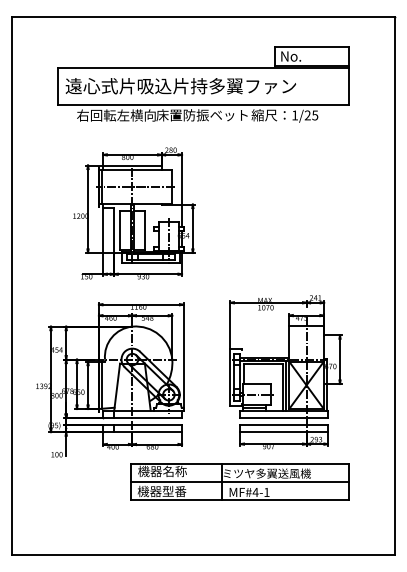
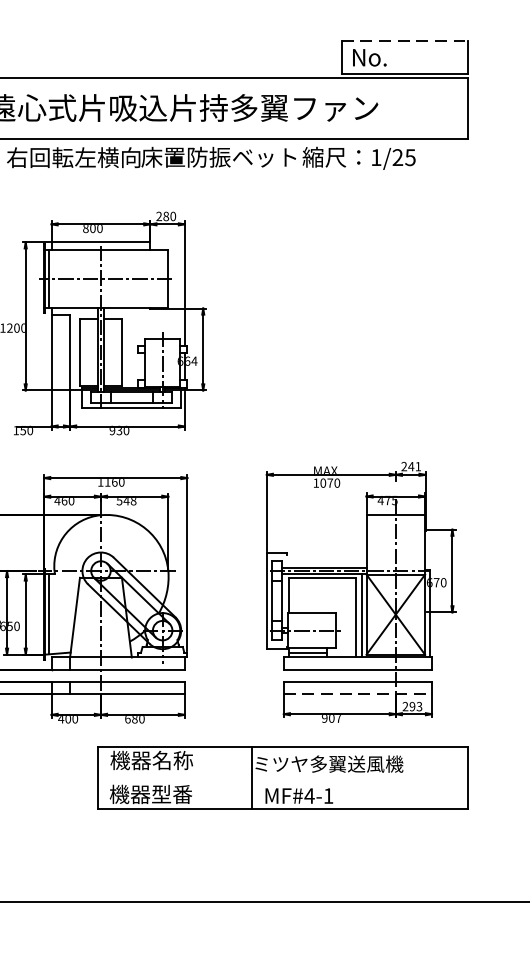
line: (312, 46) -> (405, 40), solid -> dashed
line: (284, 432) -> (358, 694), solid -> dashed
line: (239, 481) -> (282, 777), removed

